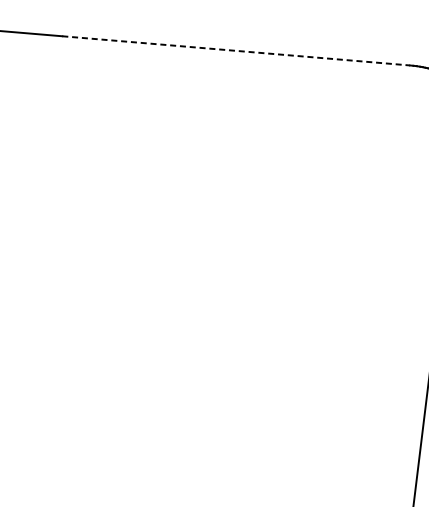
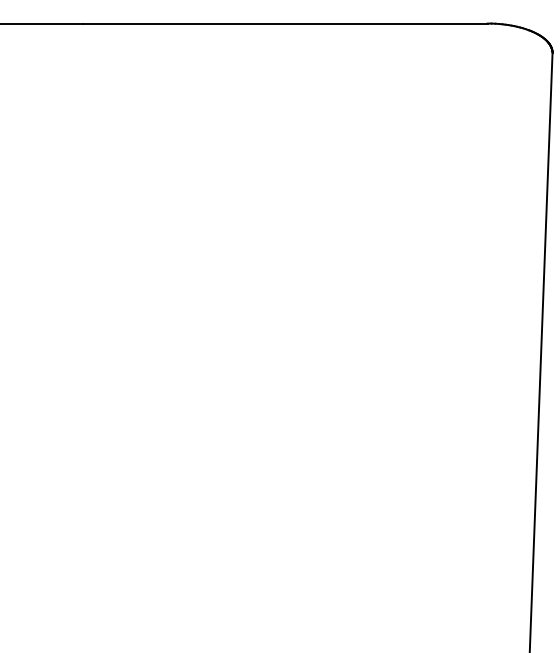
line: (236, 50) -> (285, 23), dashed -> solid

